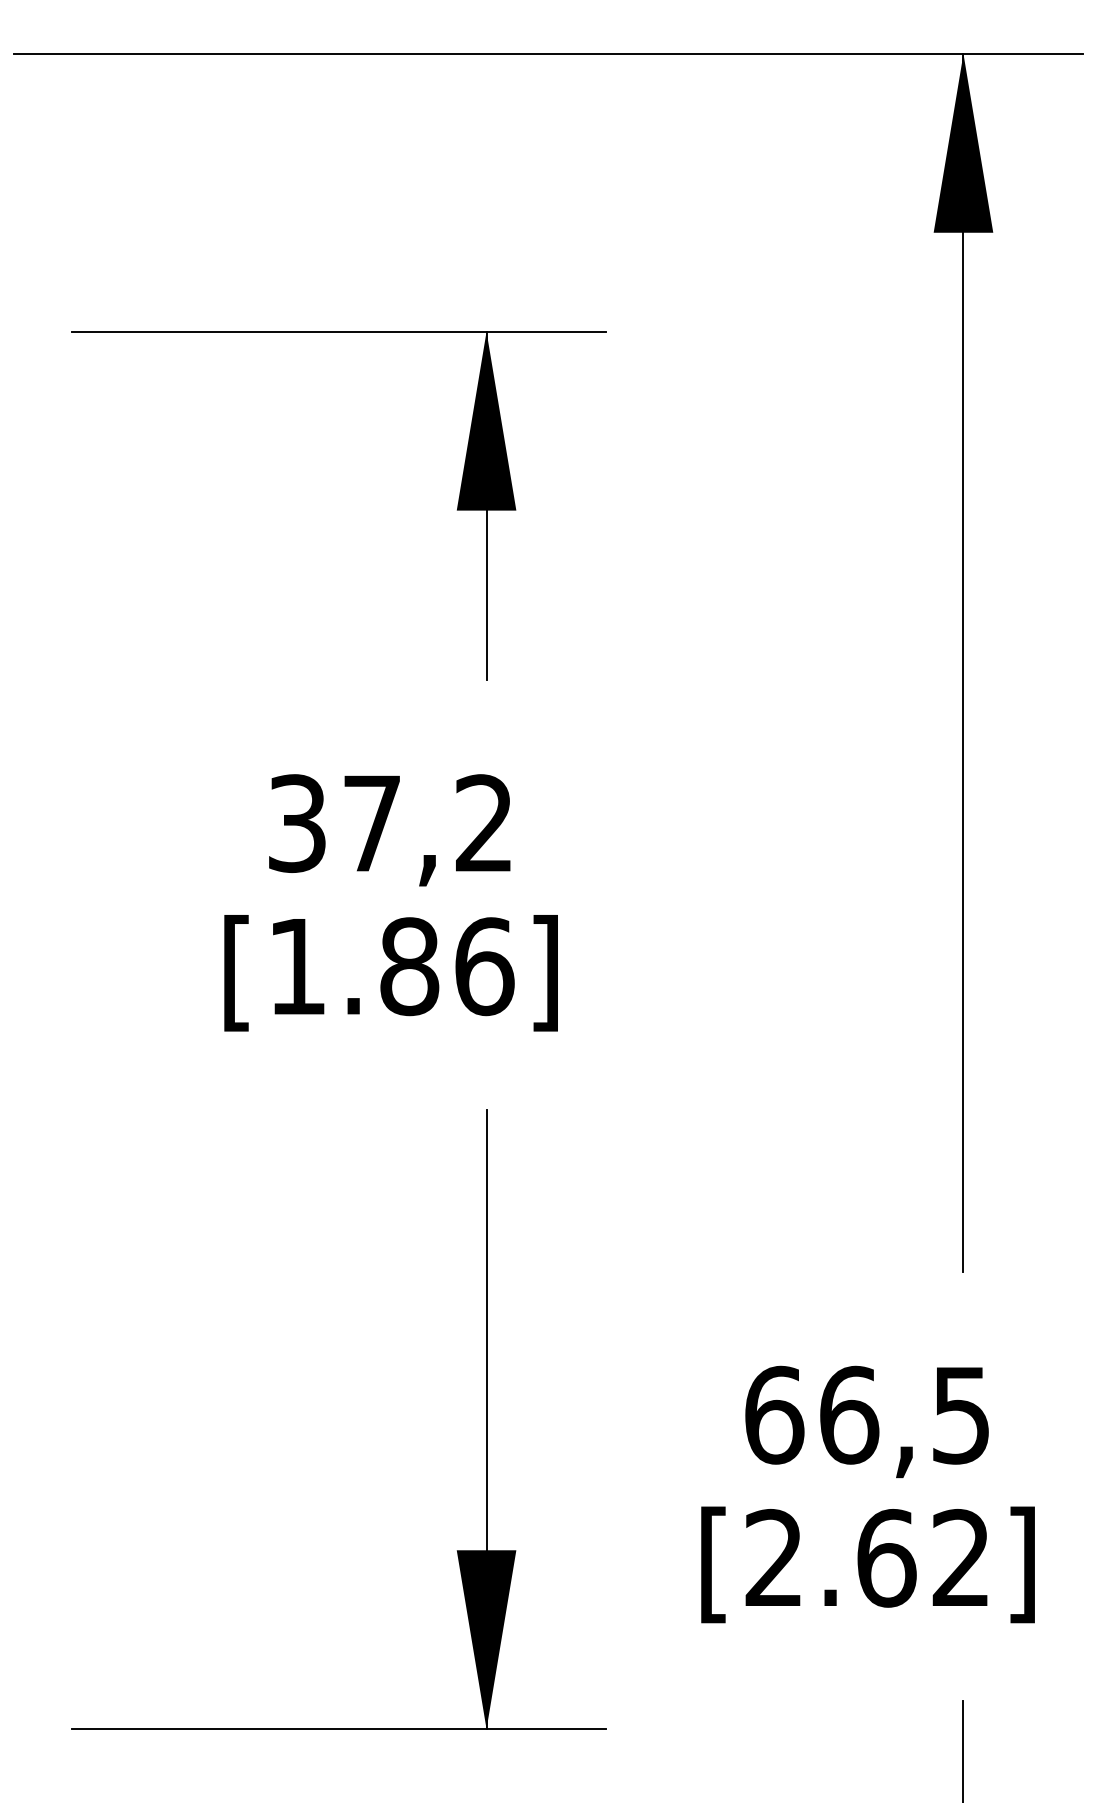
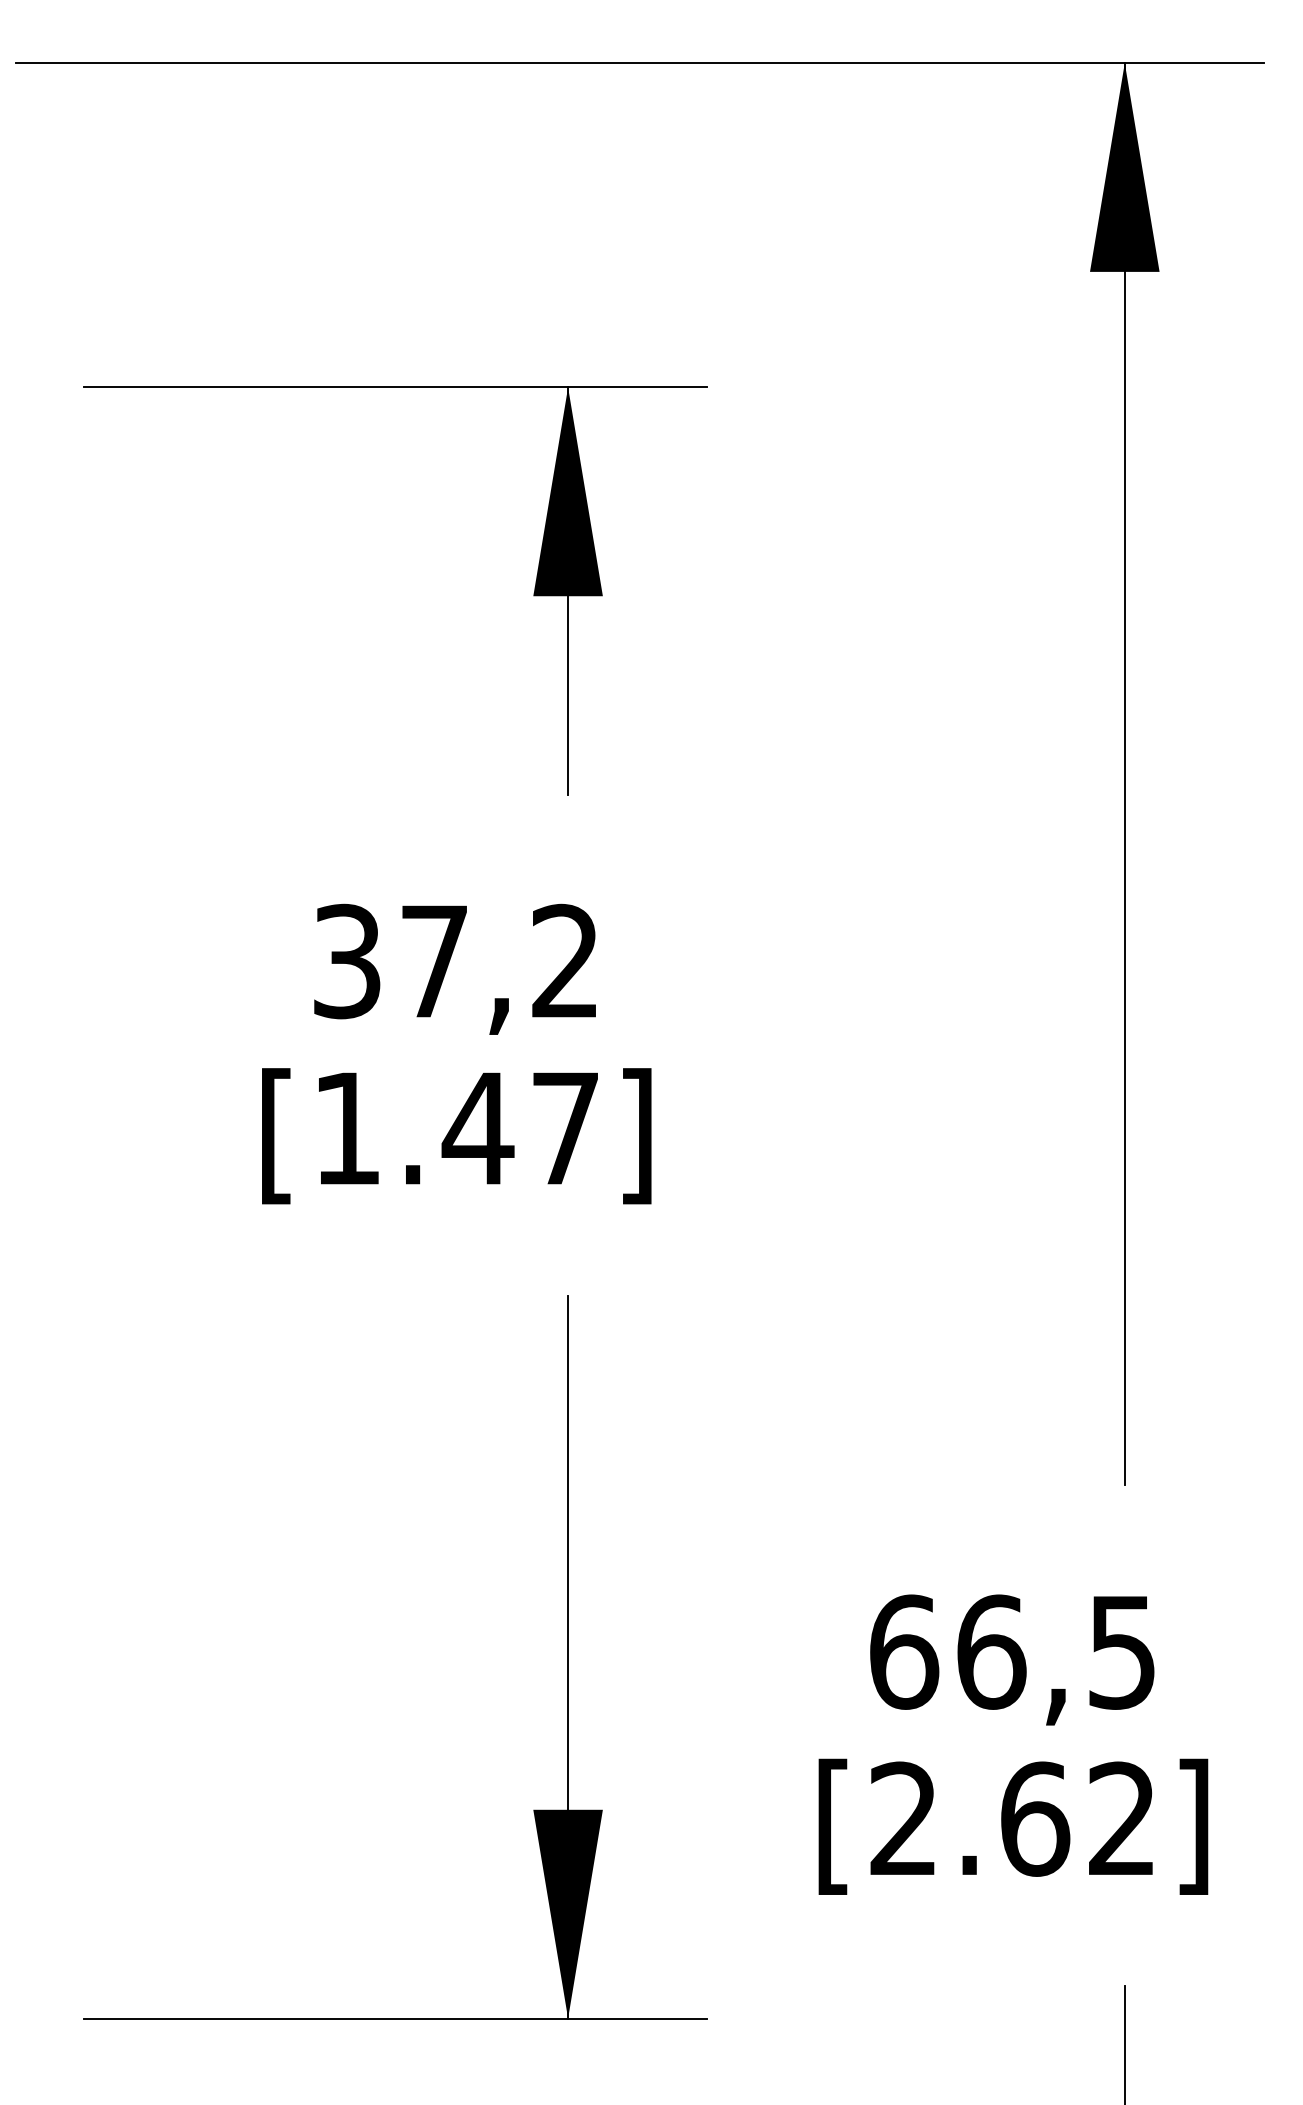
text: (446, 966) -> (521, 1128), [1.86] -> [1.47]

